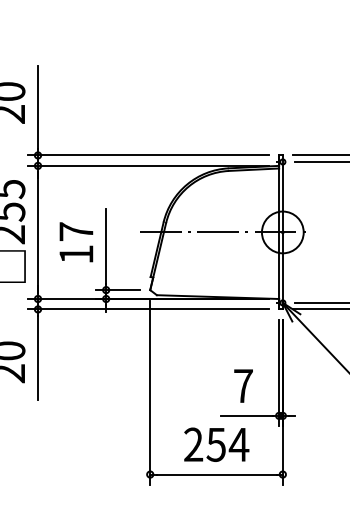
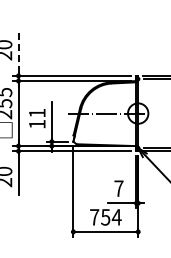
line: (37, 105) -> (18, 51), solid -> dashed
text: (76, 230) -> (37, 112), 17 -> 11
text: (193, 445) -> (94, 217), 254 -> 754

